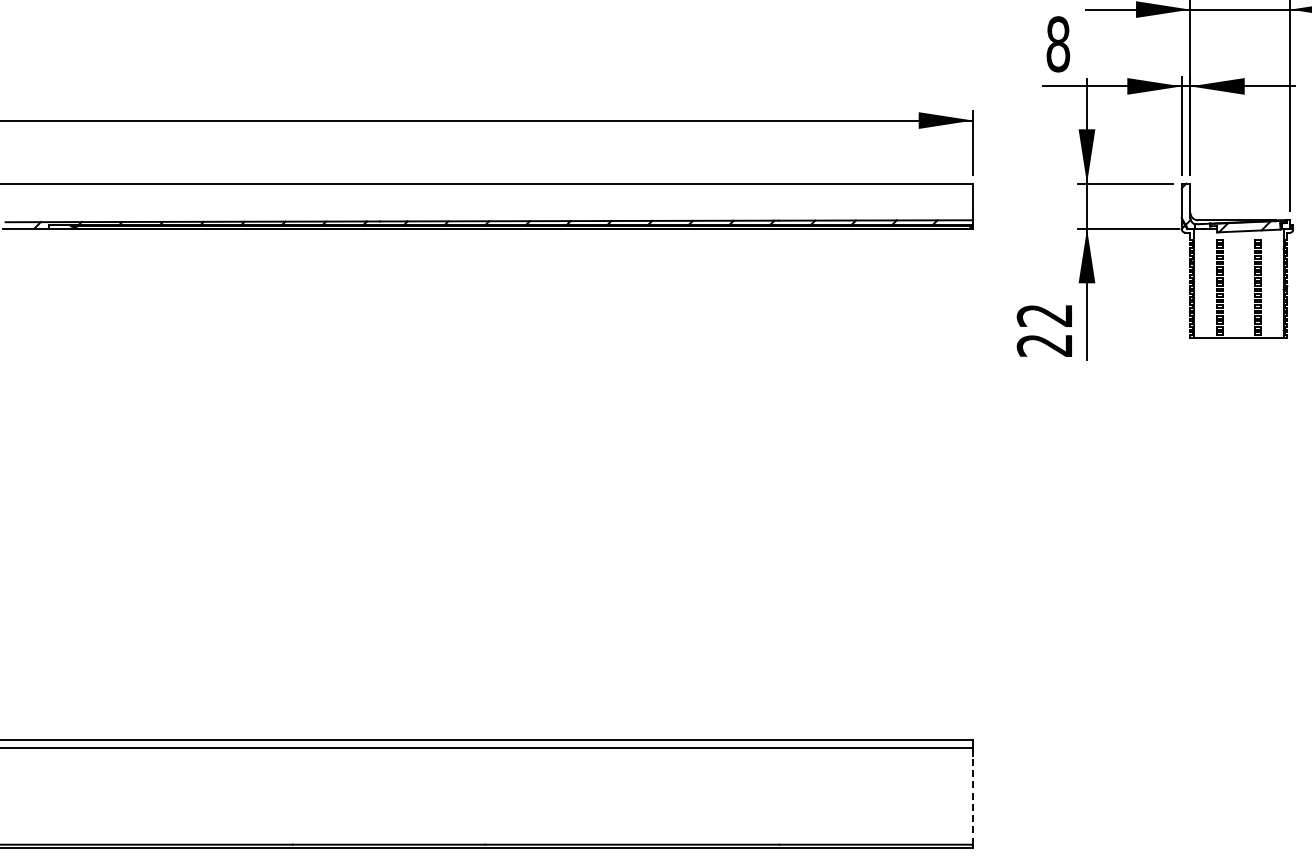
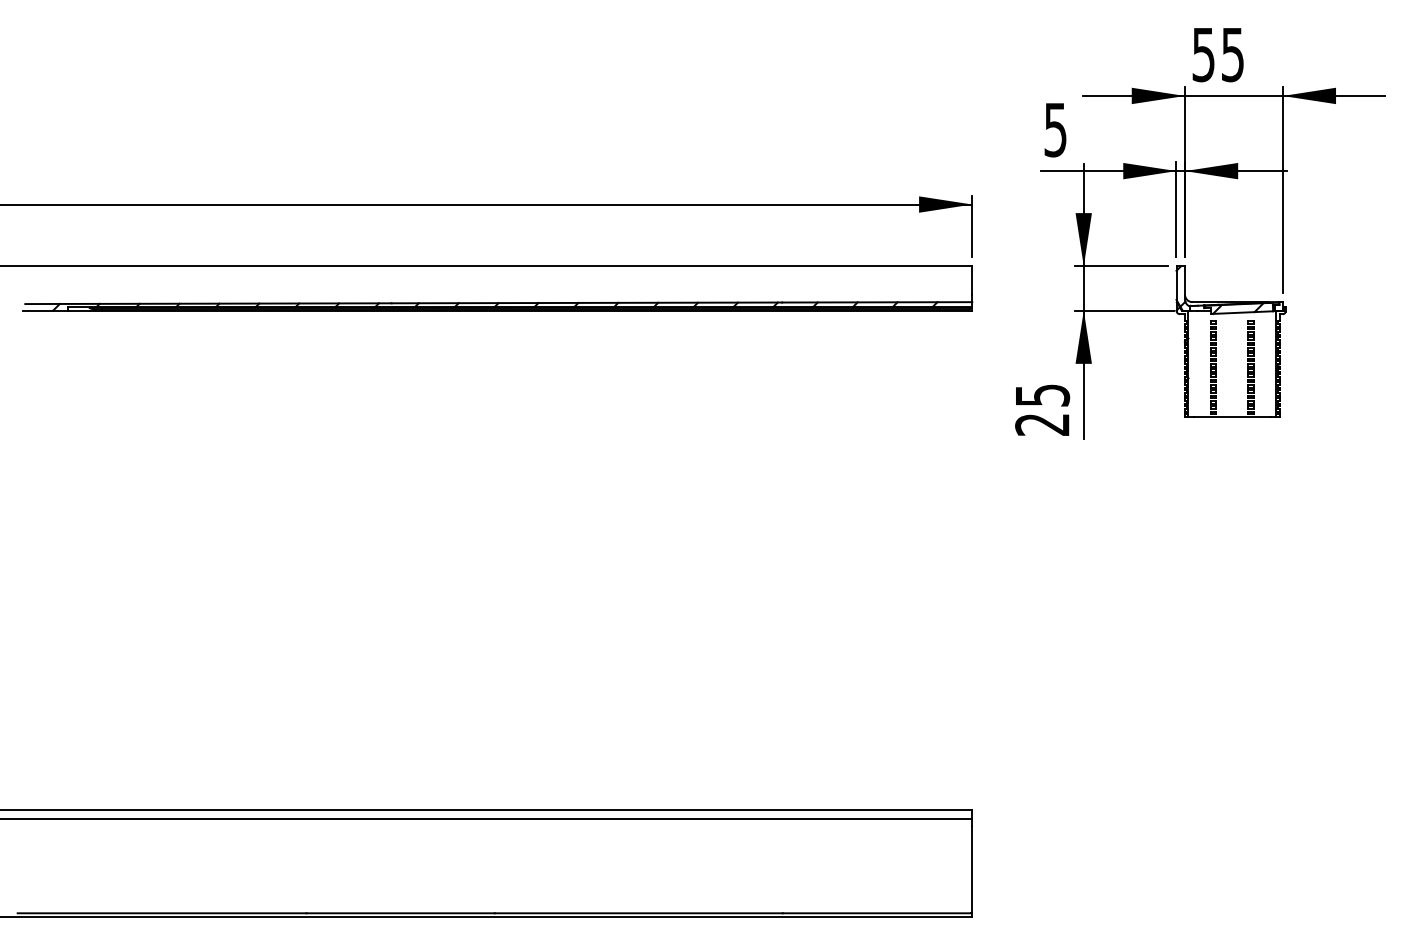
text: (1058, 43) -> (1055, 129), 8 -> 5
text: (1044, 315) -> (1042, 395), 22 -> 25
line: (973, 799) -> (972, 869), dashed -> solid

